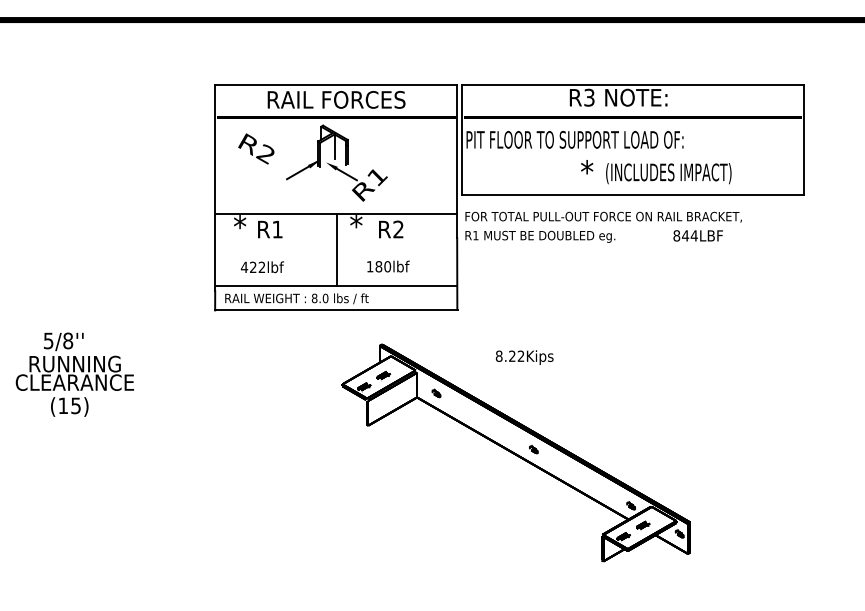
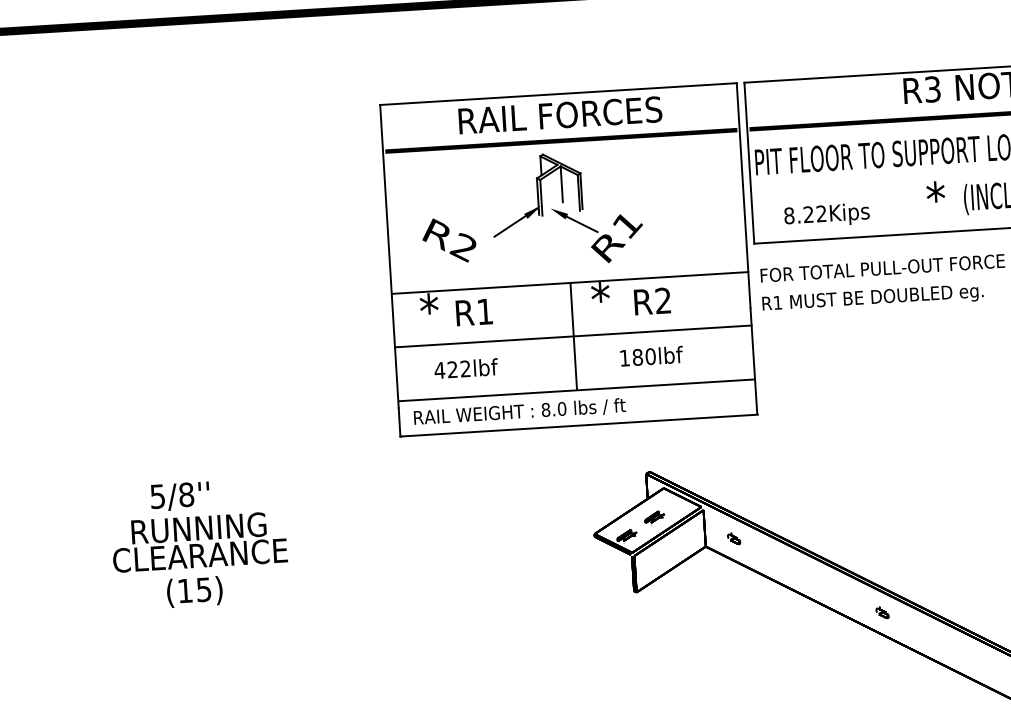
text: (256, 148) -> (449, 239), moved
line: (336, 249) -> (573, 335), added
text: (524, 357) -> (826, 215), moved

